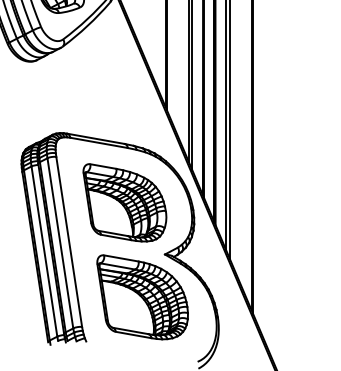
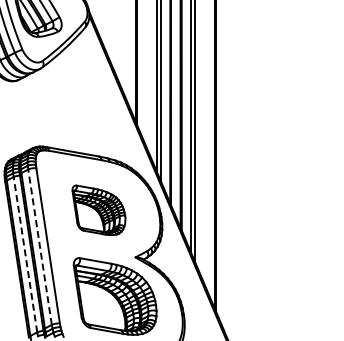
part: (124, 203) -> (98, 210), size x0.7
line: (60, 243) -> (40, 247), solid -> dashed
line: (44, 251) -> (25, 254), solid -> dashed

